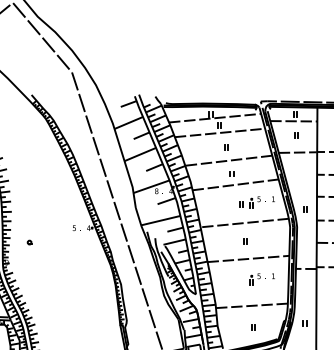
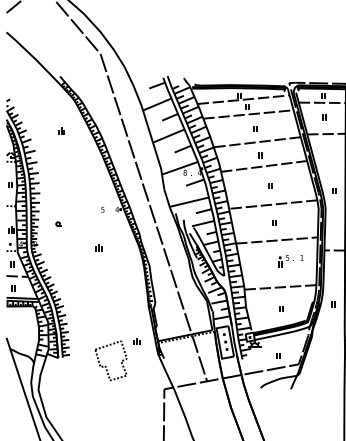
part: (33, 148) -> (61, 130), added
part: (262, 202) -> (290, 184), removed
part: (70, 265) -> (98, 247), added

